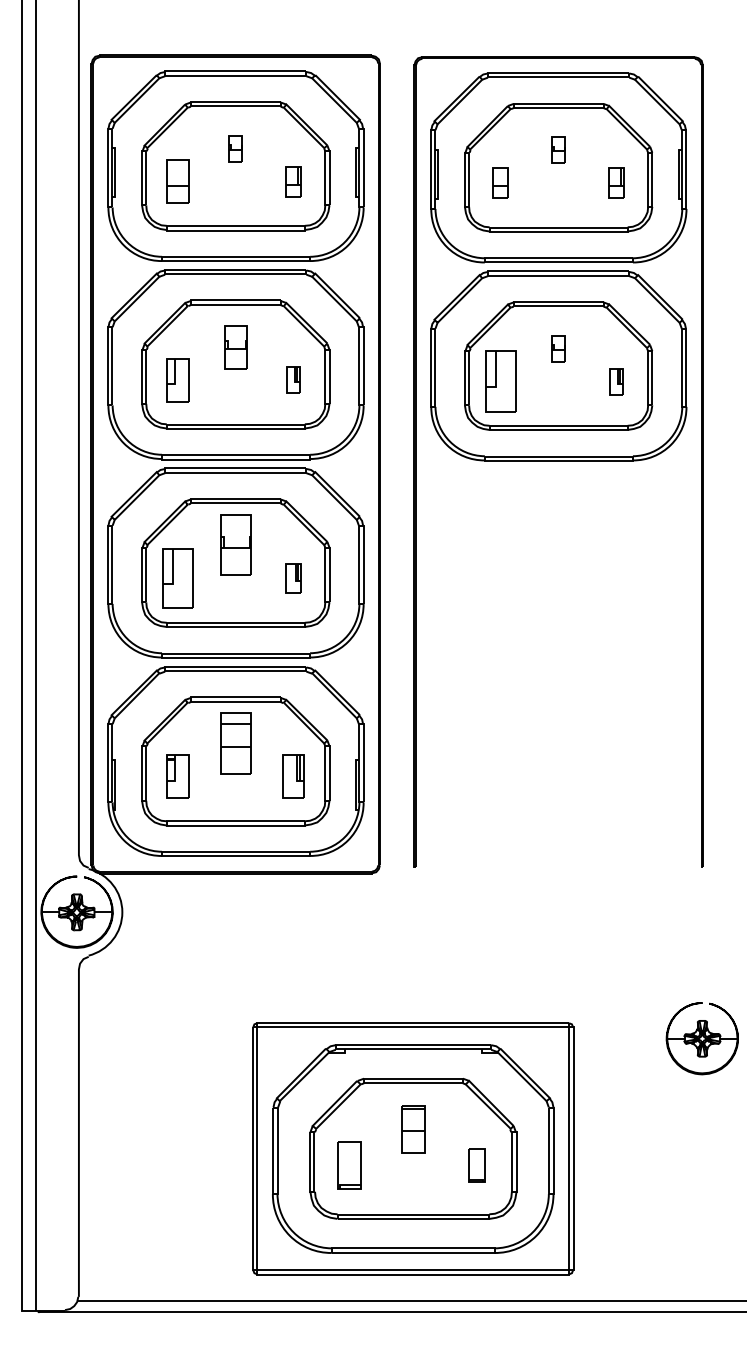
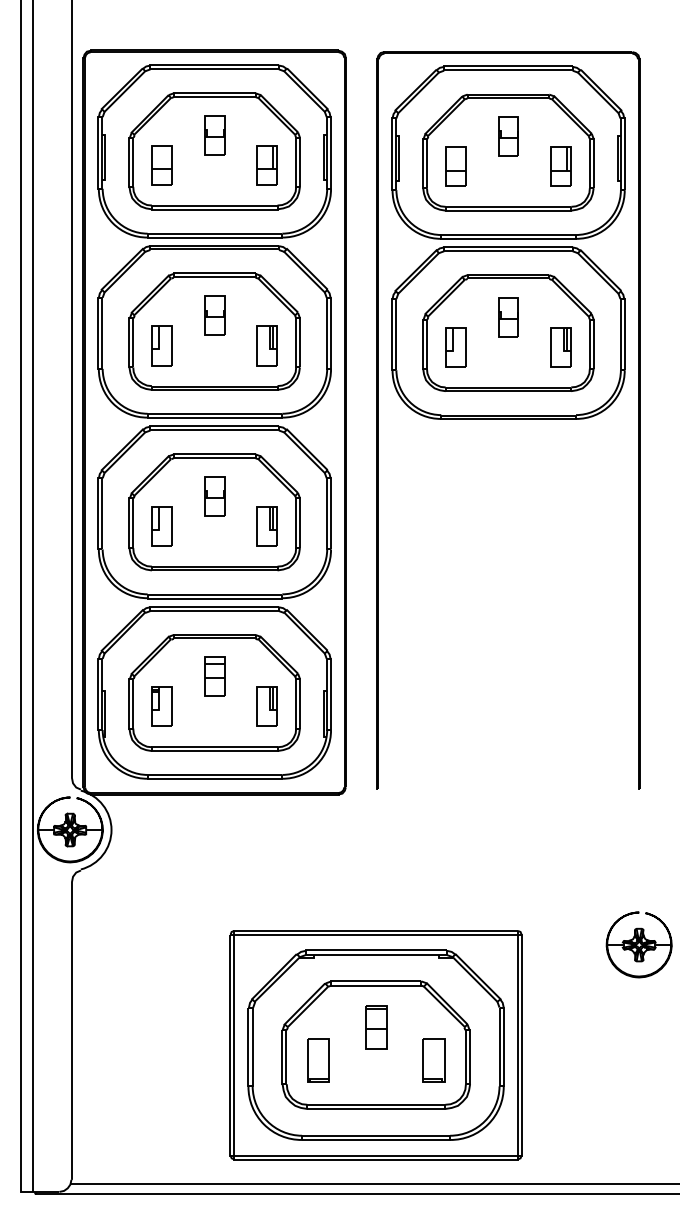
part: (235, 148) -> (214, 135), size x1.67
part: (558, 149) -> (508, 136), size x1.67
part: (292, 181) -> (266, 165), size x1.43
part: (500, 182) -> (455, 166), size x1.43
part: (615, 182) -> (560, 166), size x1.43
part: (558, 348) -> (508, 317), size x1.67
part: (292, 379) -> (266, 345), size x1.67
part: (500, 381) -> (455, 347), size x0.71
part: (615, 381) -> (560, 347), size x1.67
part: (235, 545) -> (214, 496), size x0.71
part: (177, 578) -> (161, 526), size x0.71
part: (292, 578) -> (266, 526), size x1.43
part: (235, 743) -> (214, 676), size x0.71
part: (476, 1165) -> (433, 1060), size x1.43

